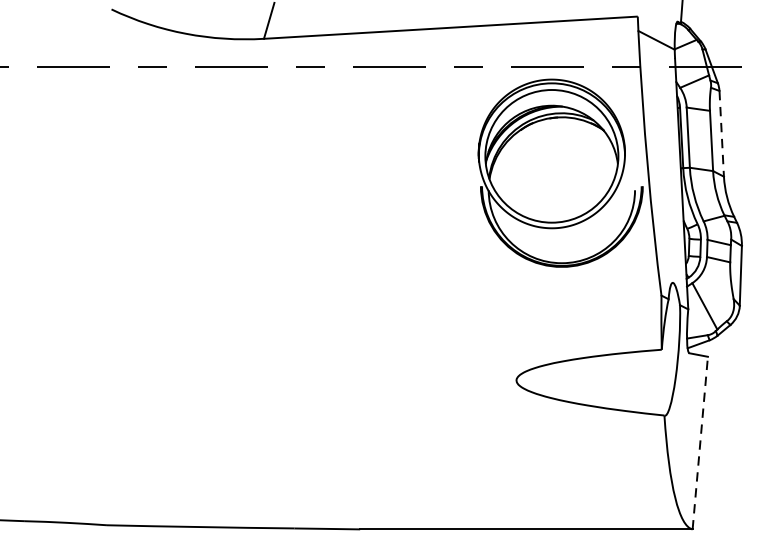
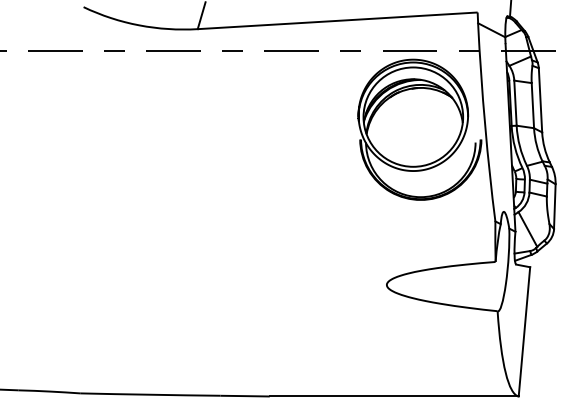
line: (721, 134) -> (540, 100), dashed -> solid
line: (700, 442) -> (524, 331), dashed -> solid

